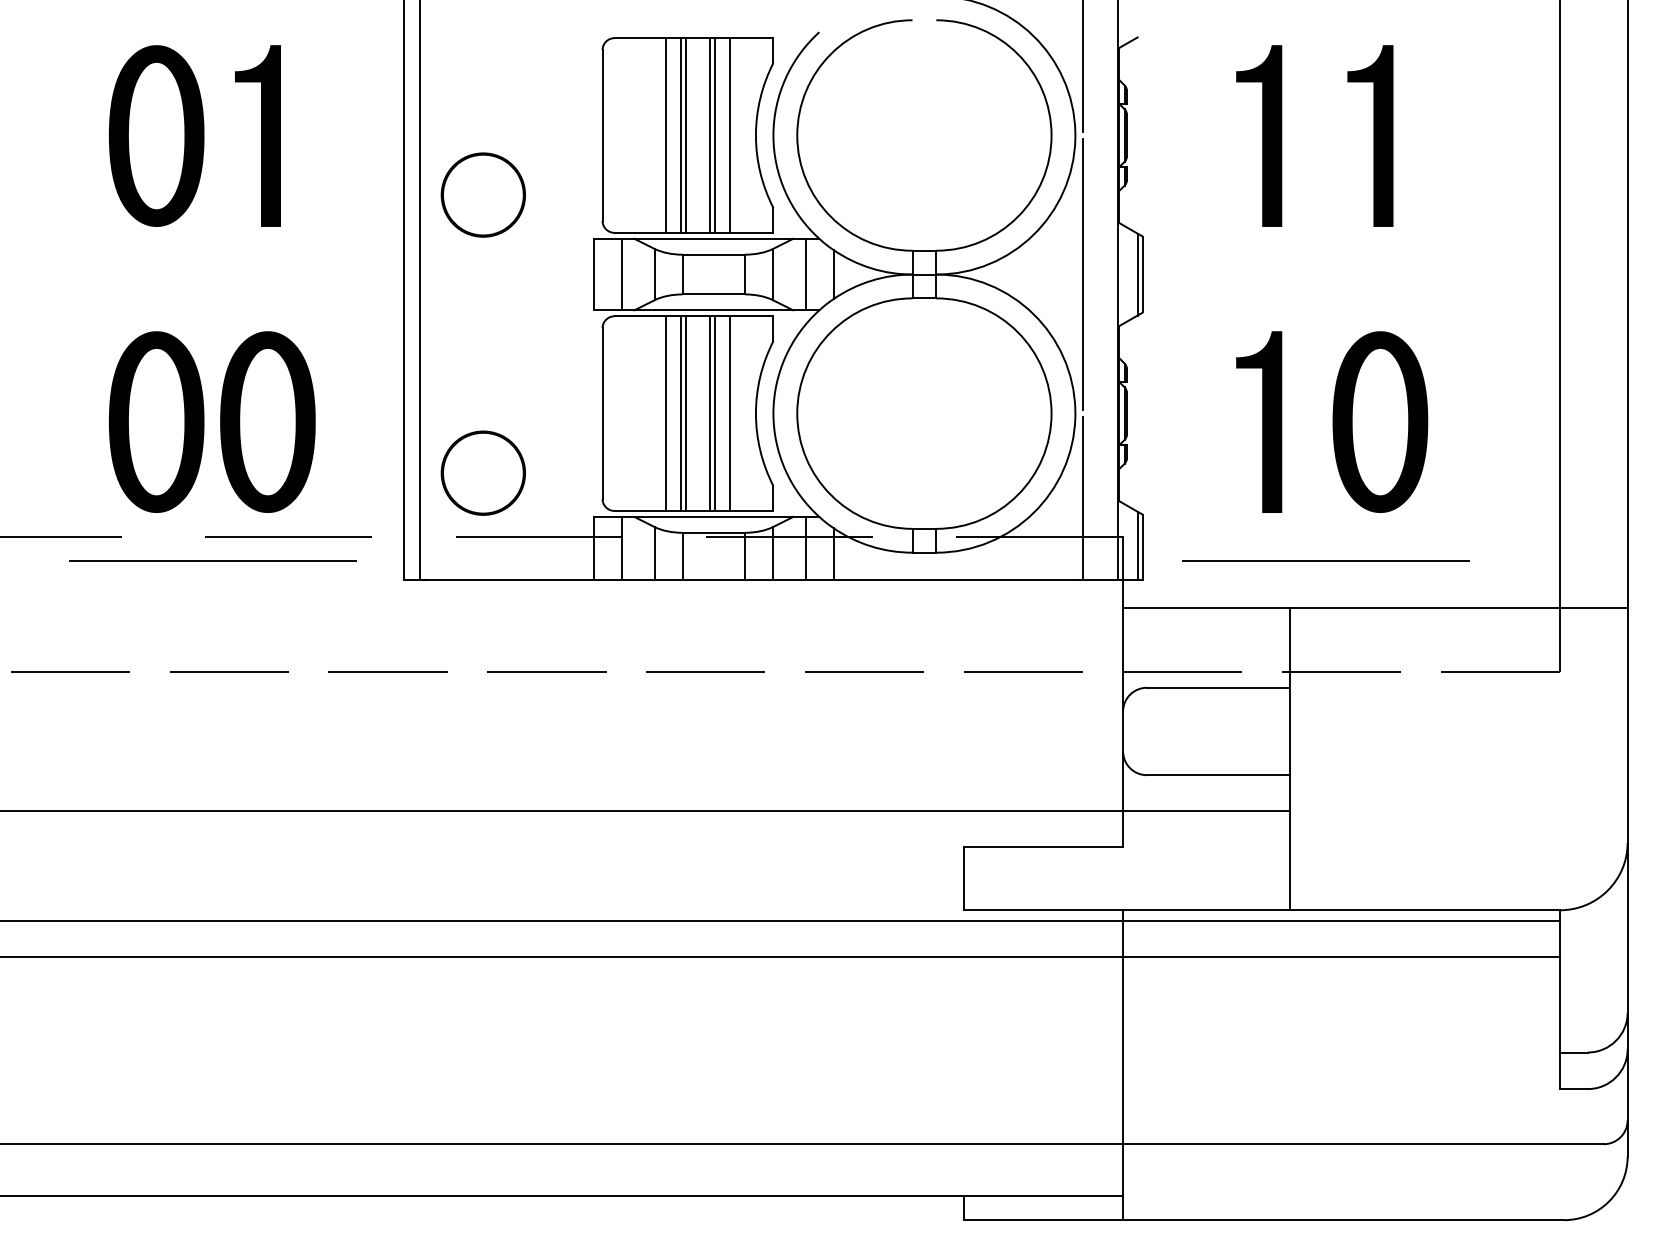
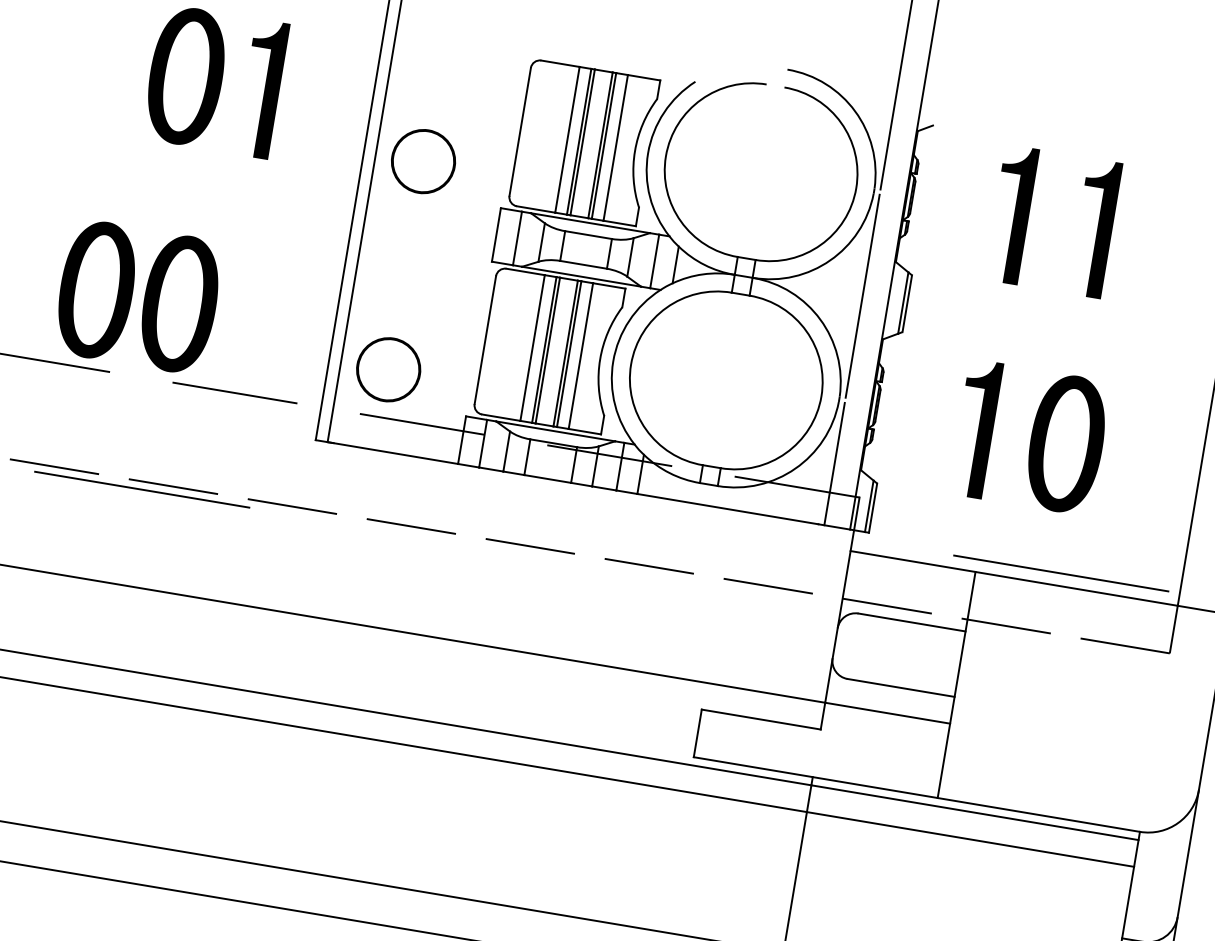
part: (204, 421) -> (132, 295), moved
line: (212, 560) -> (141, 489), moved
line: (1325, 560) -> (1061, 573), moved

